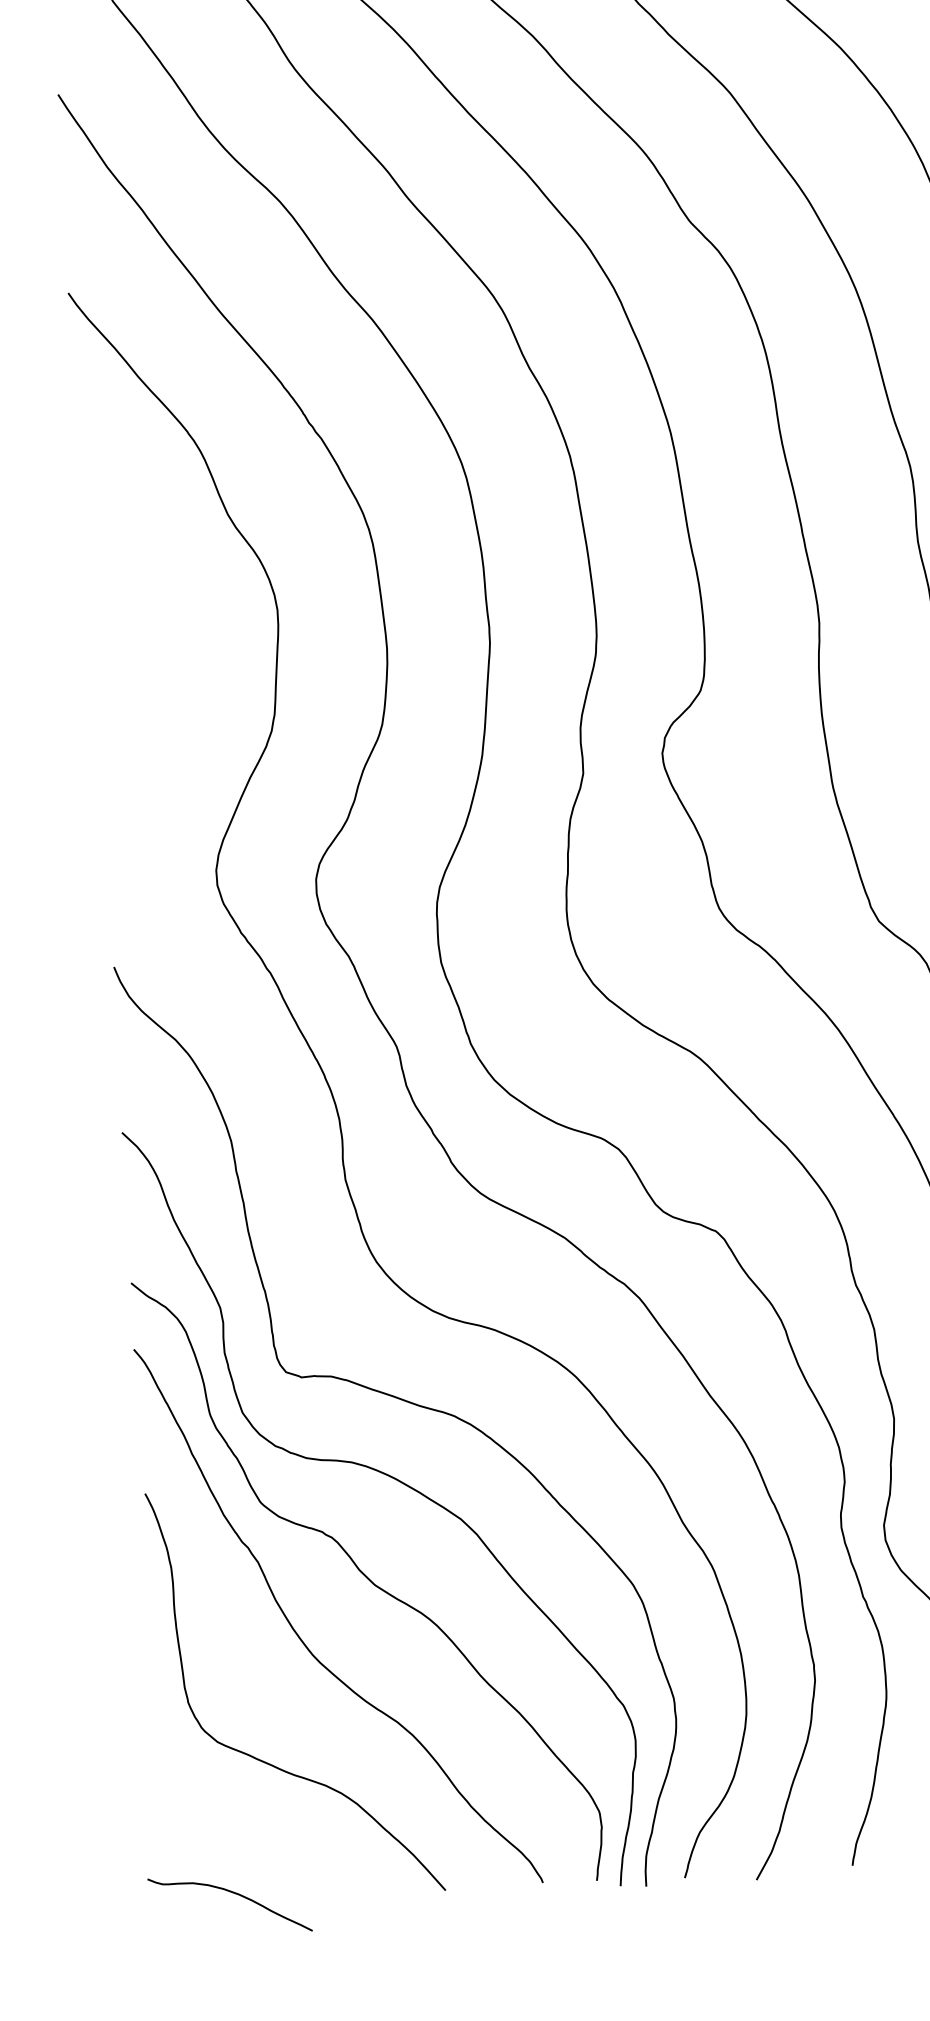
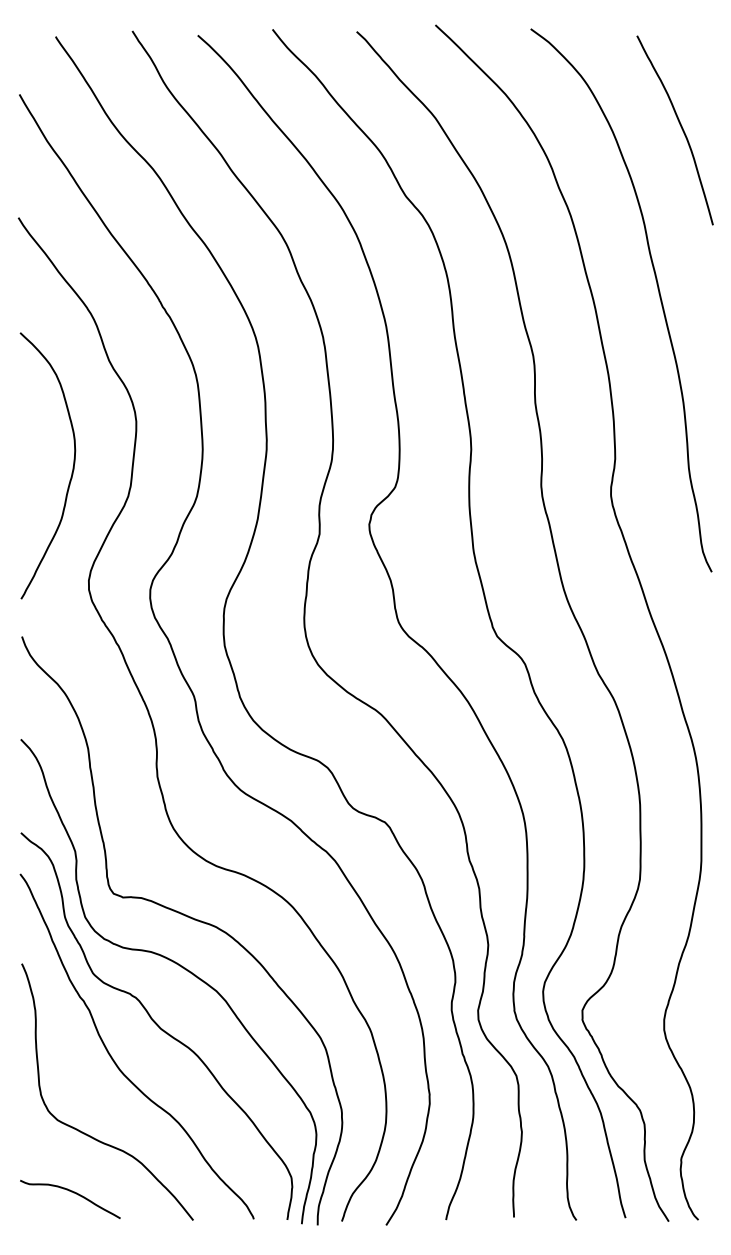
curve: (177, 698) -> (71, 472), added
curve: (234, 1895) -> (73, 1193), moved

